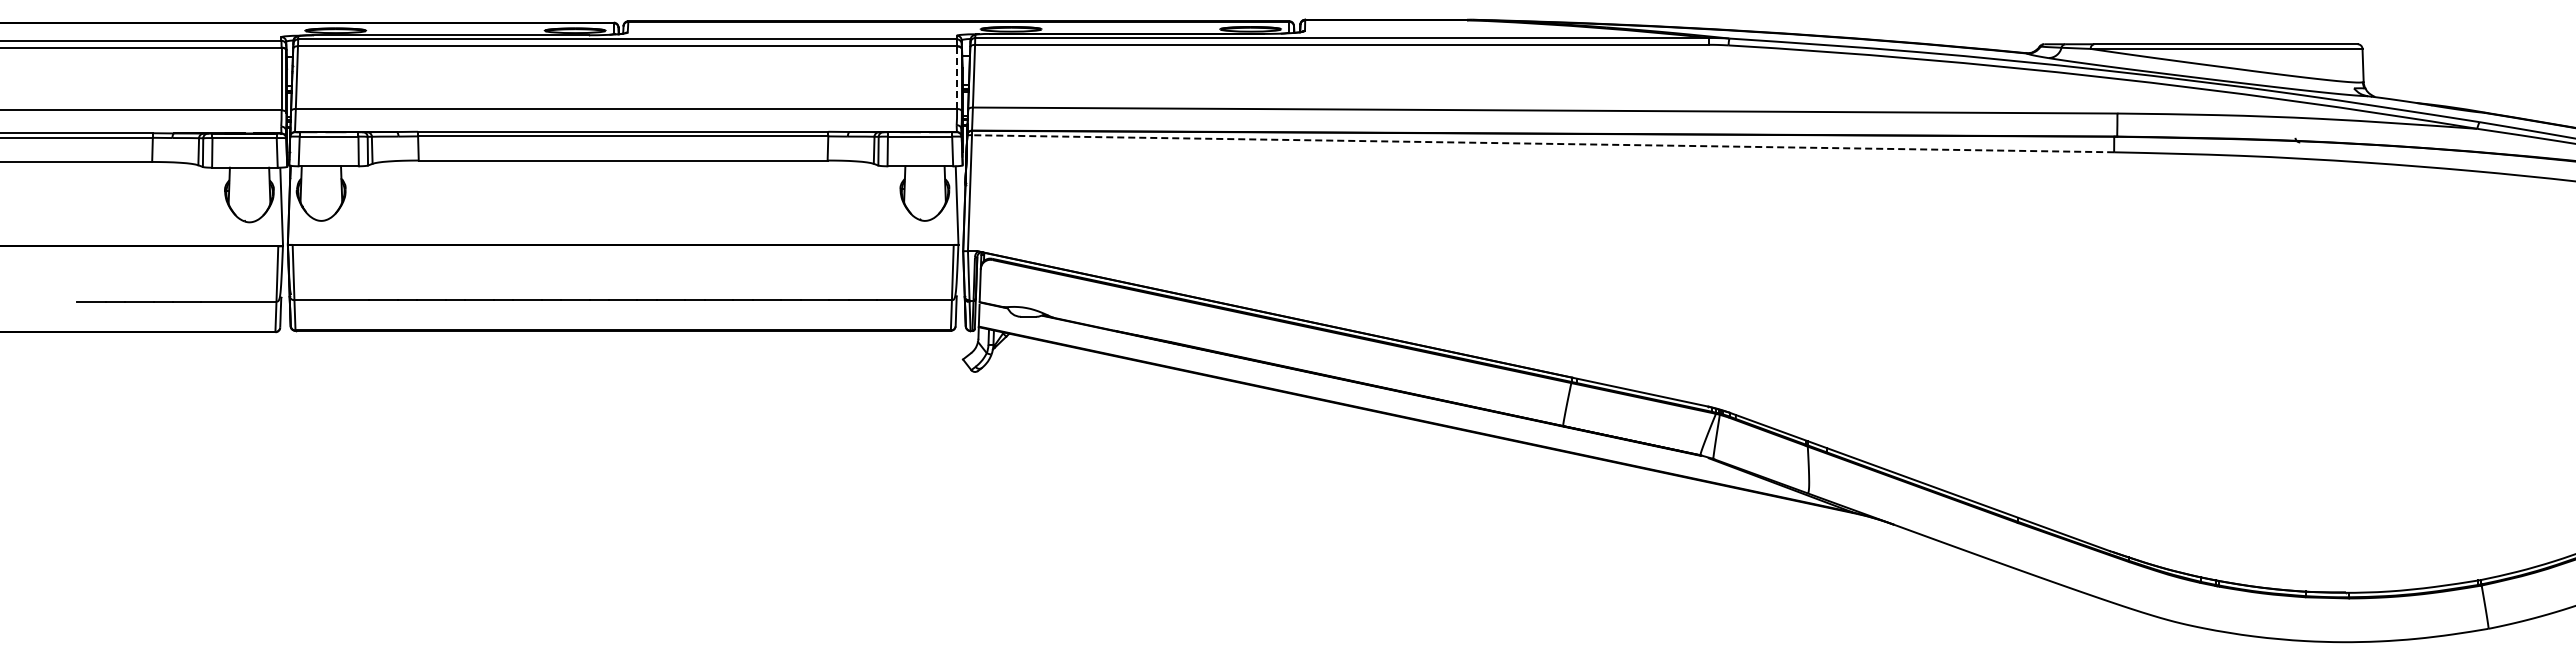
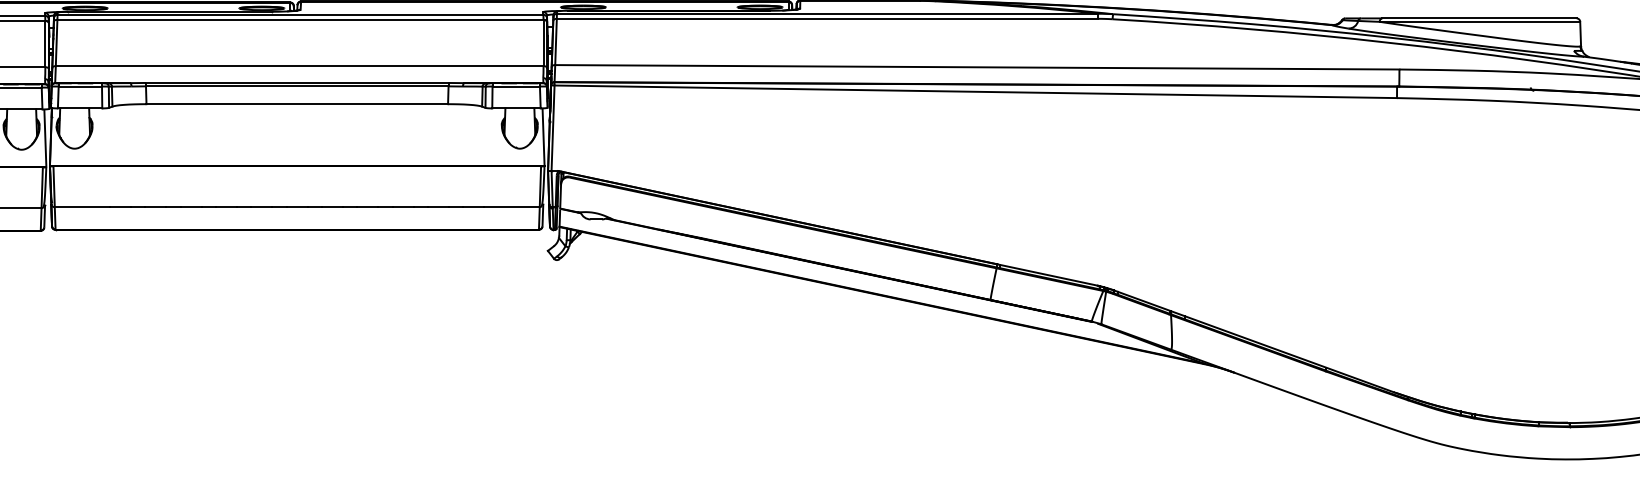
line: (957, 77) -> (543, 42), dashed -> solid
line: (1542, 143) -> (975, 91), dashed -> solid

